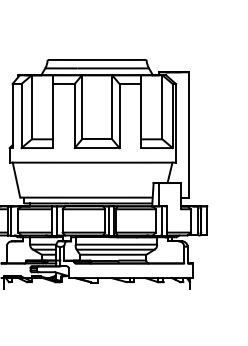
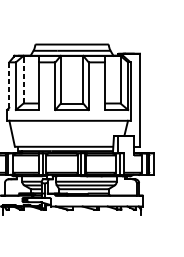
line: (31, 106) -> (23, 79), solid -> dashed
line: (12, 116) -> (9, 86), solid -> dashed

